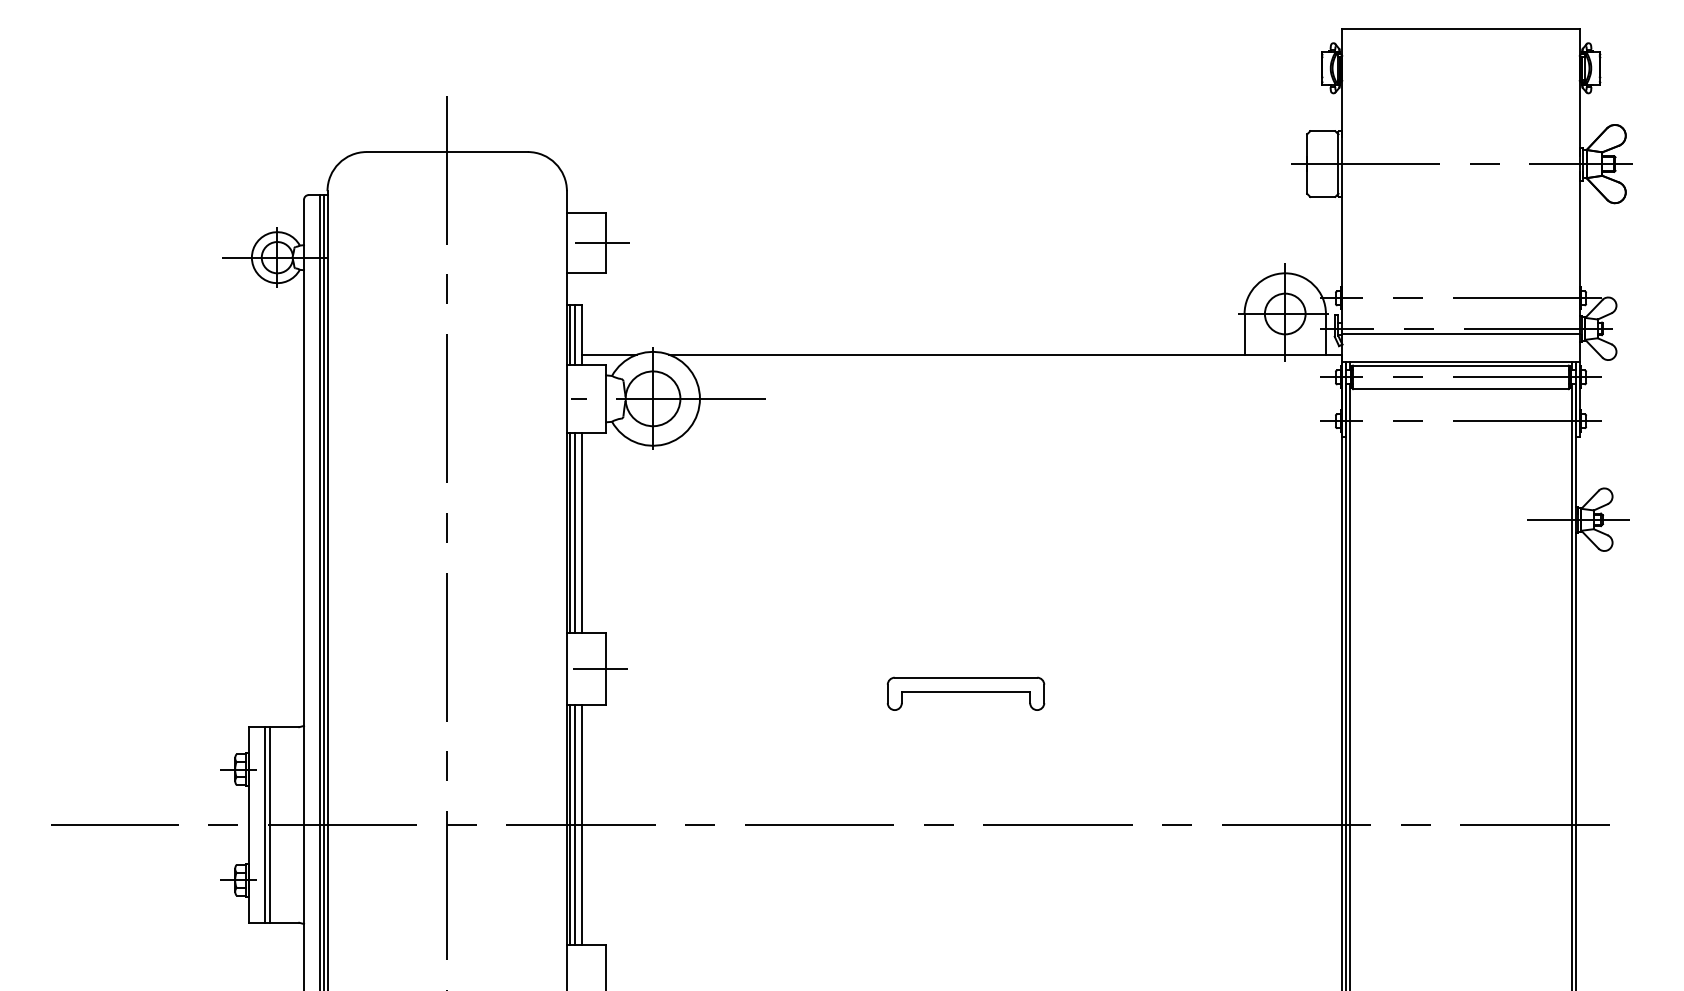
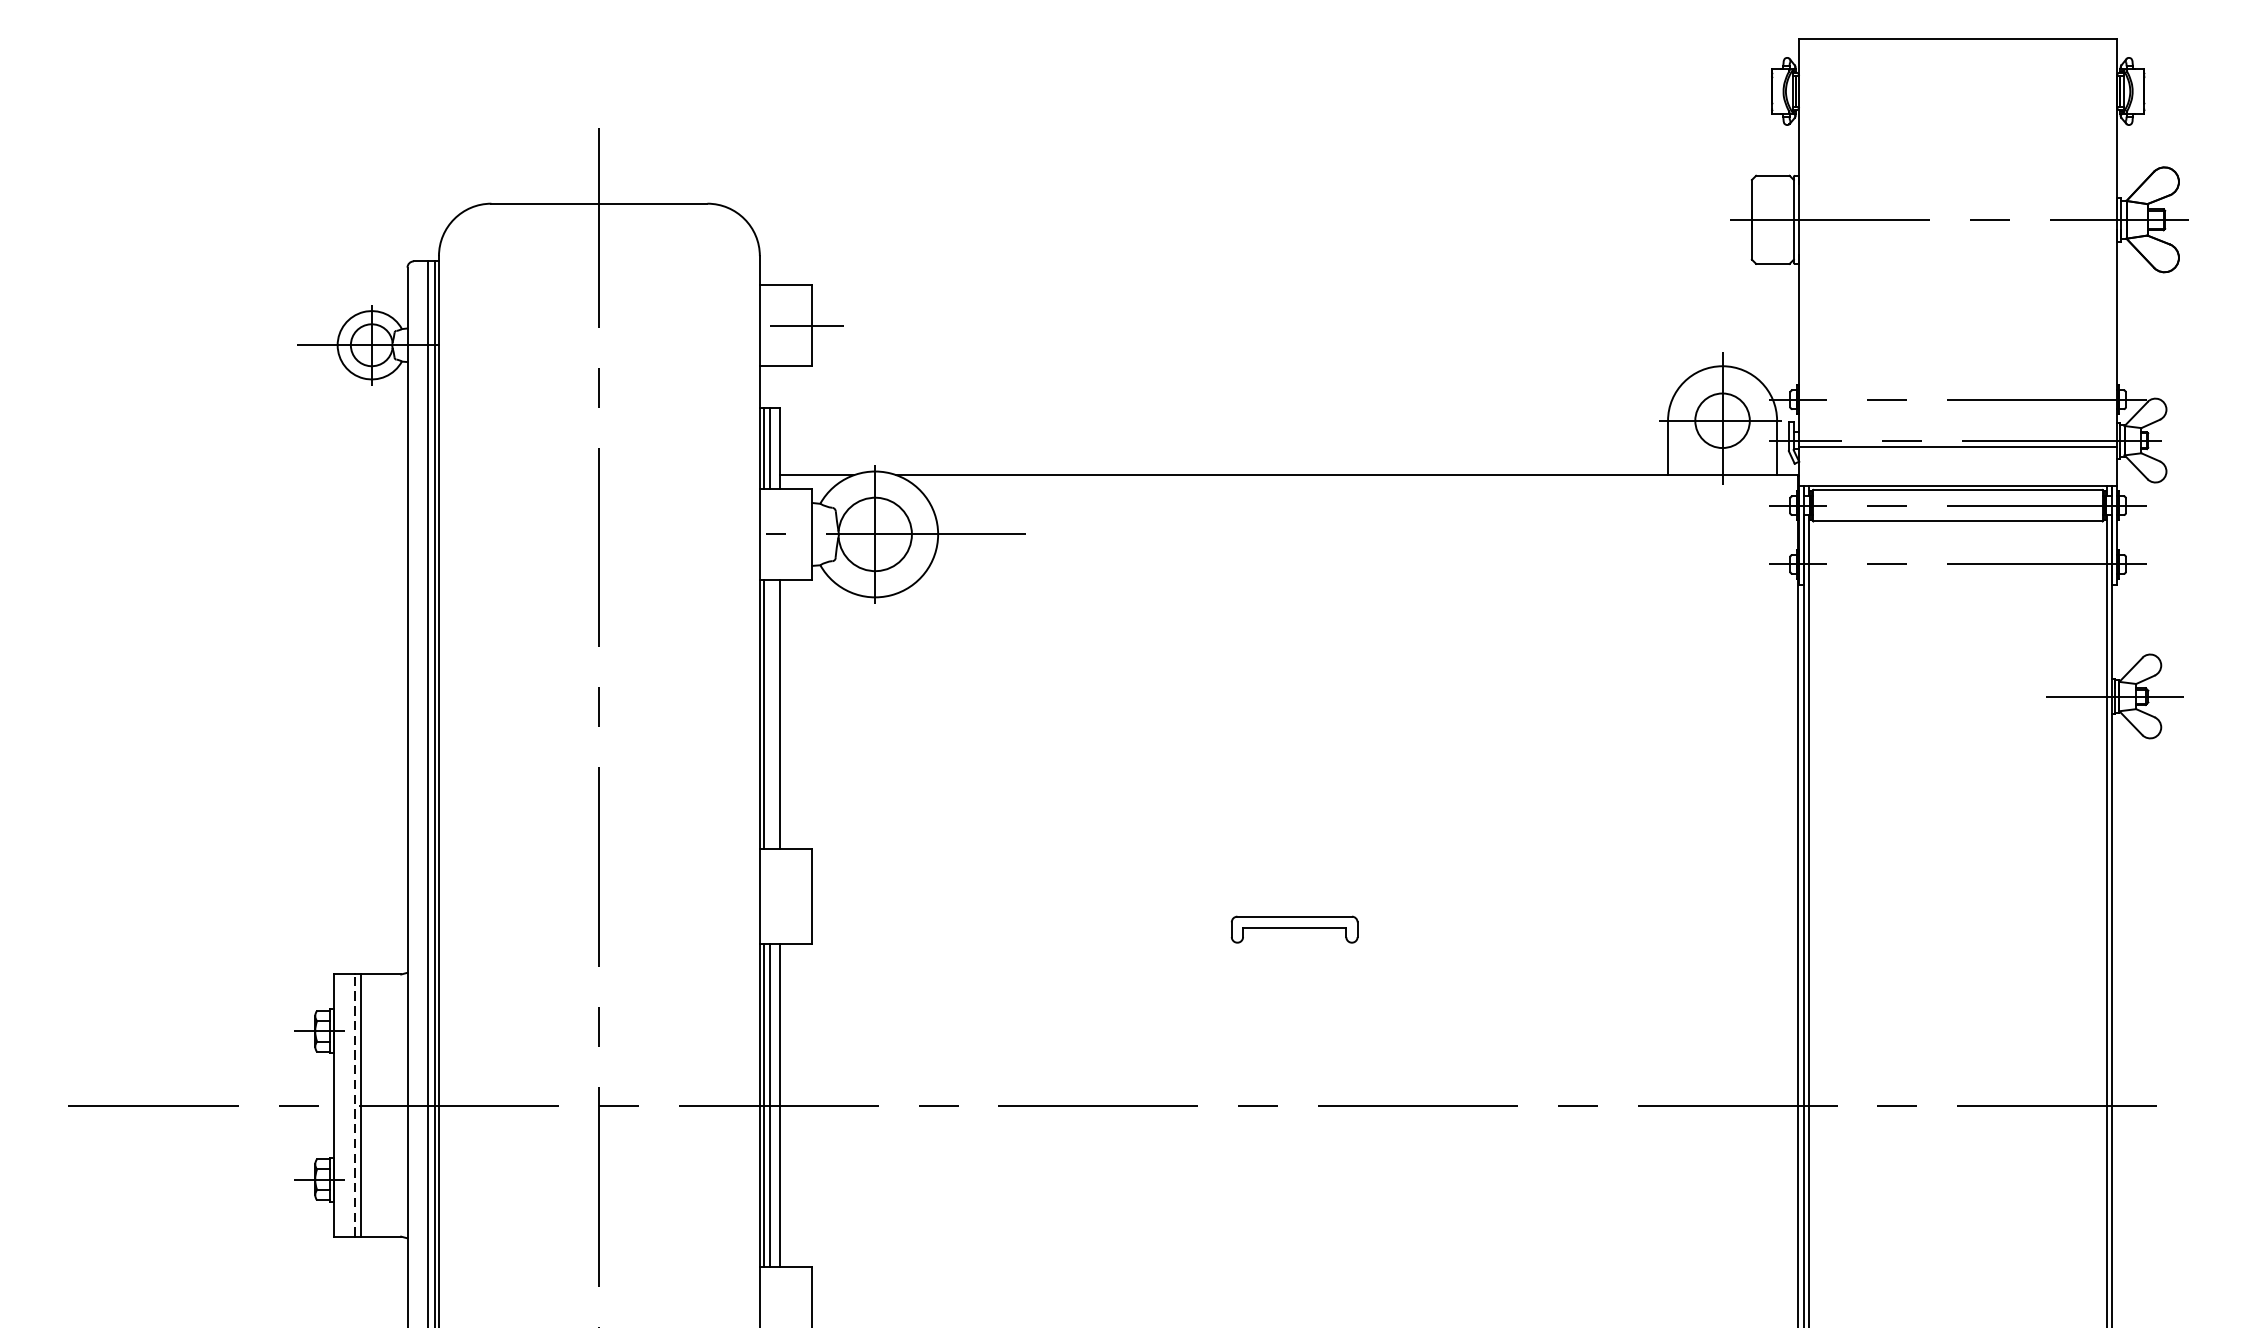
line: (574, 532) -> (769, 713), removed
line: (599, 668) -> (803, 895), removed
part: (965, 693) -> (1294, 929), size x0.6
line: (264, 824) -> (354, 1104), solid -> dashed

